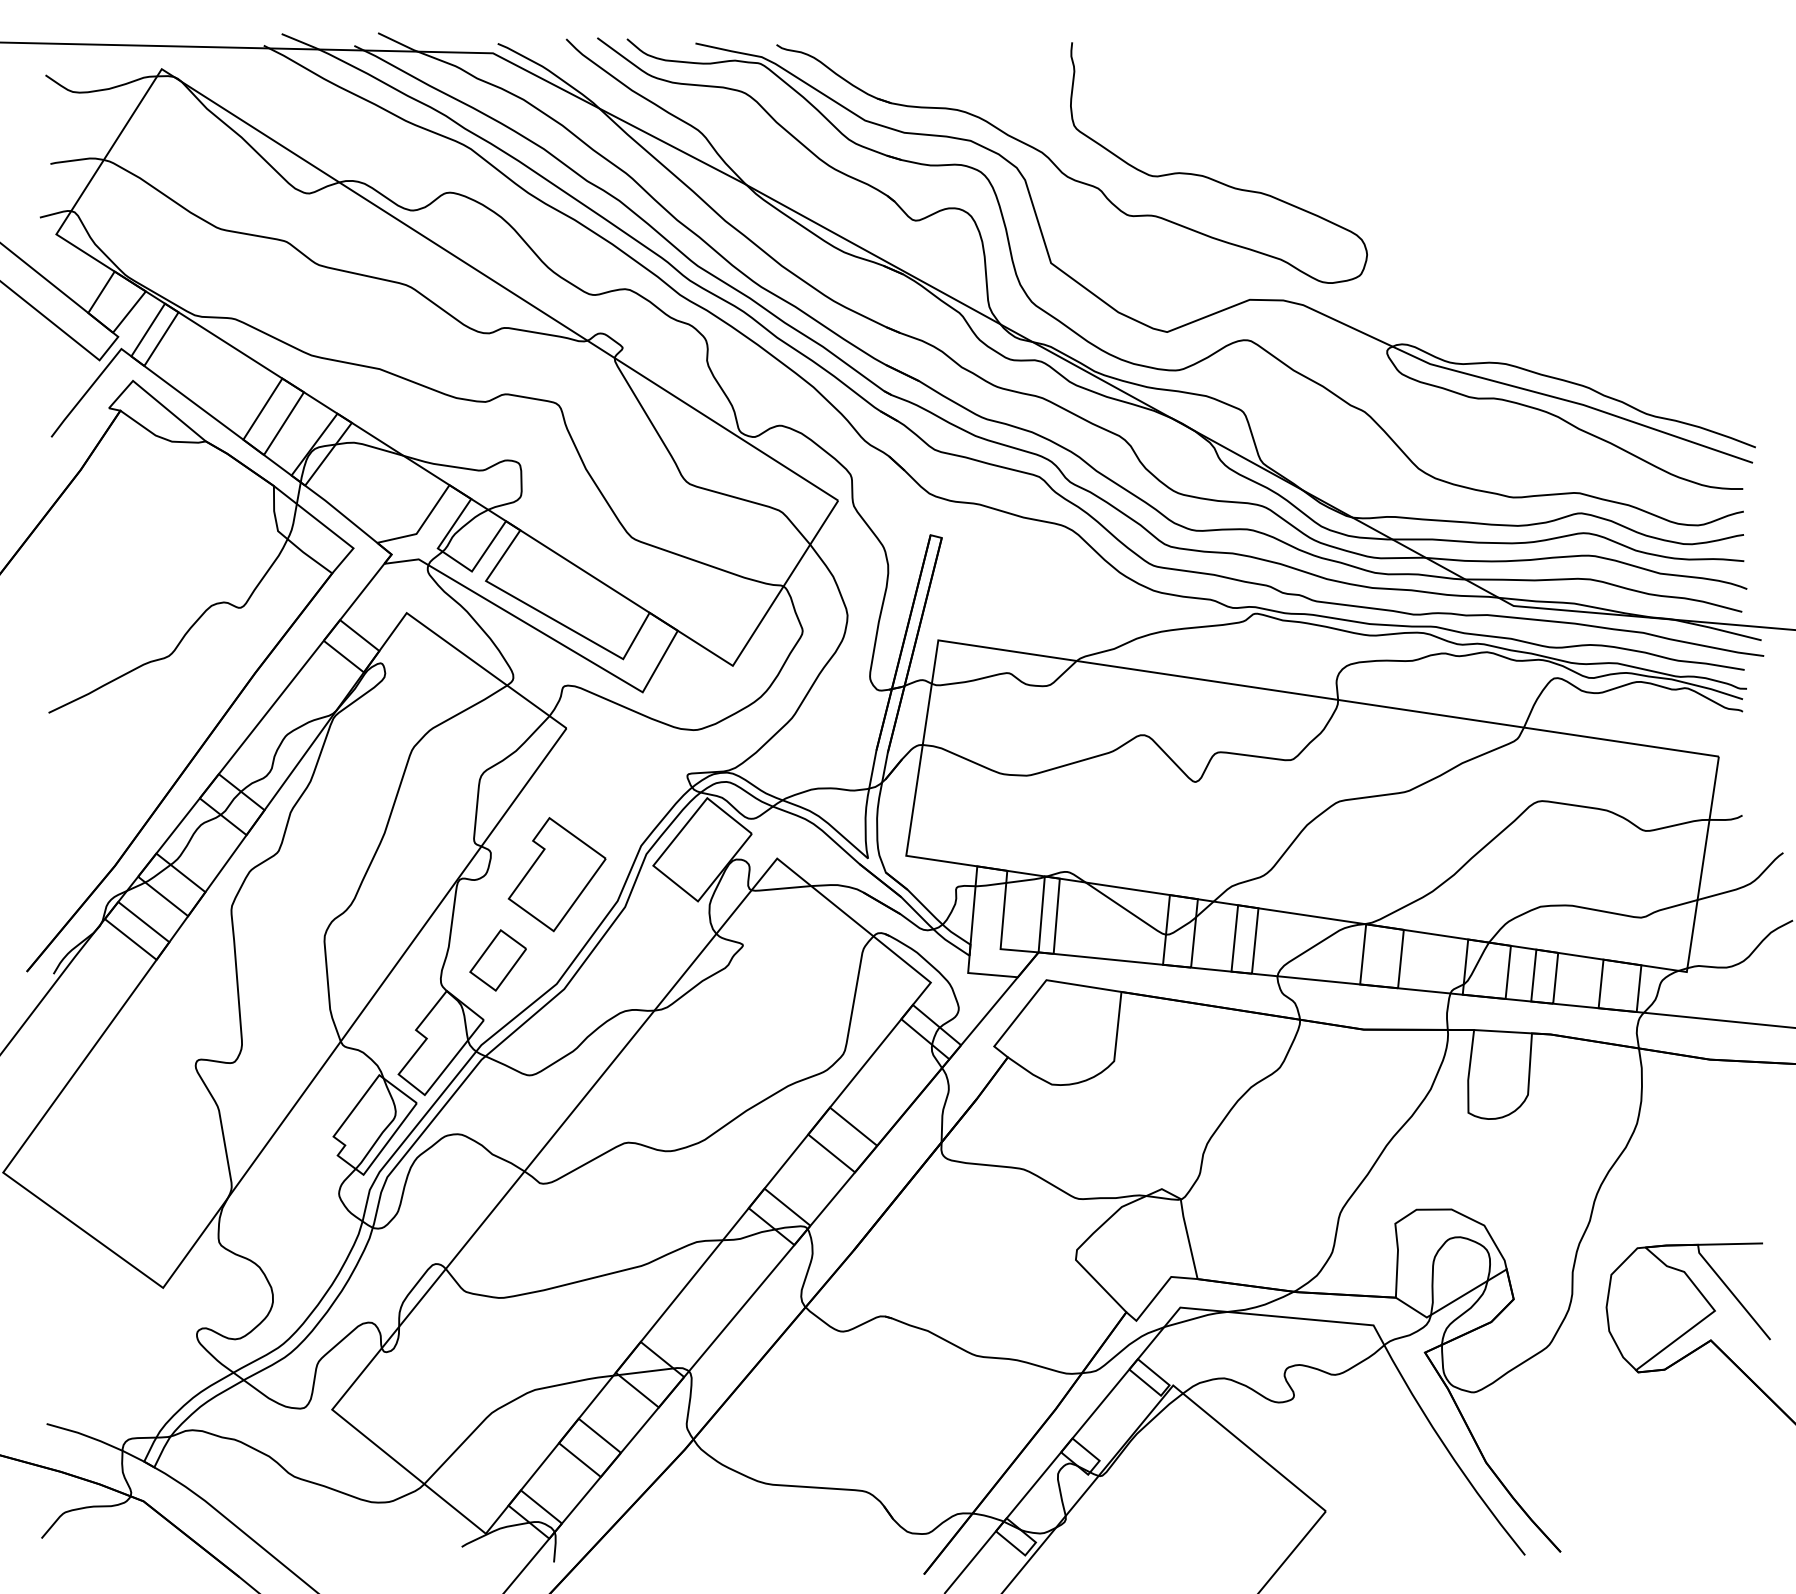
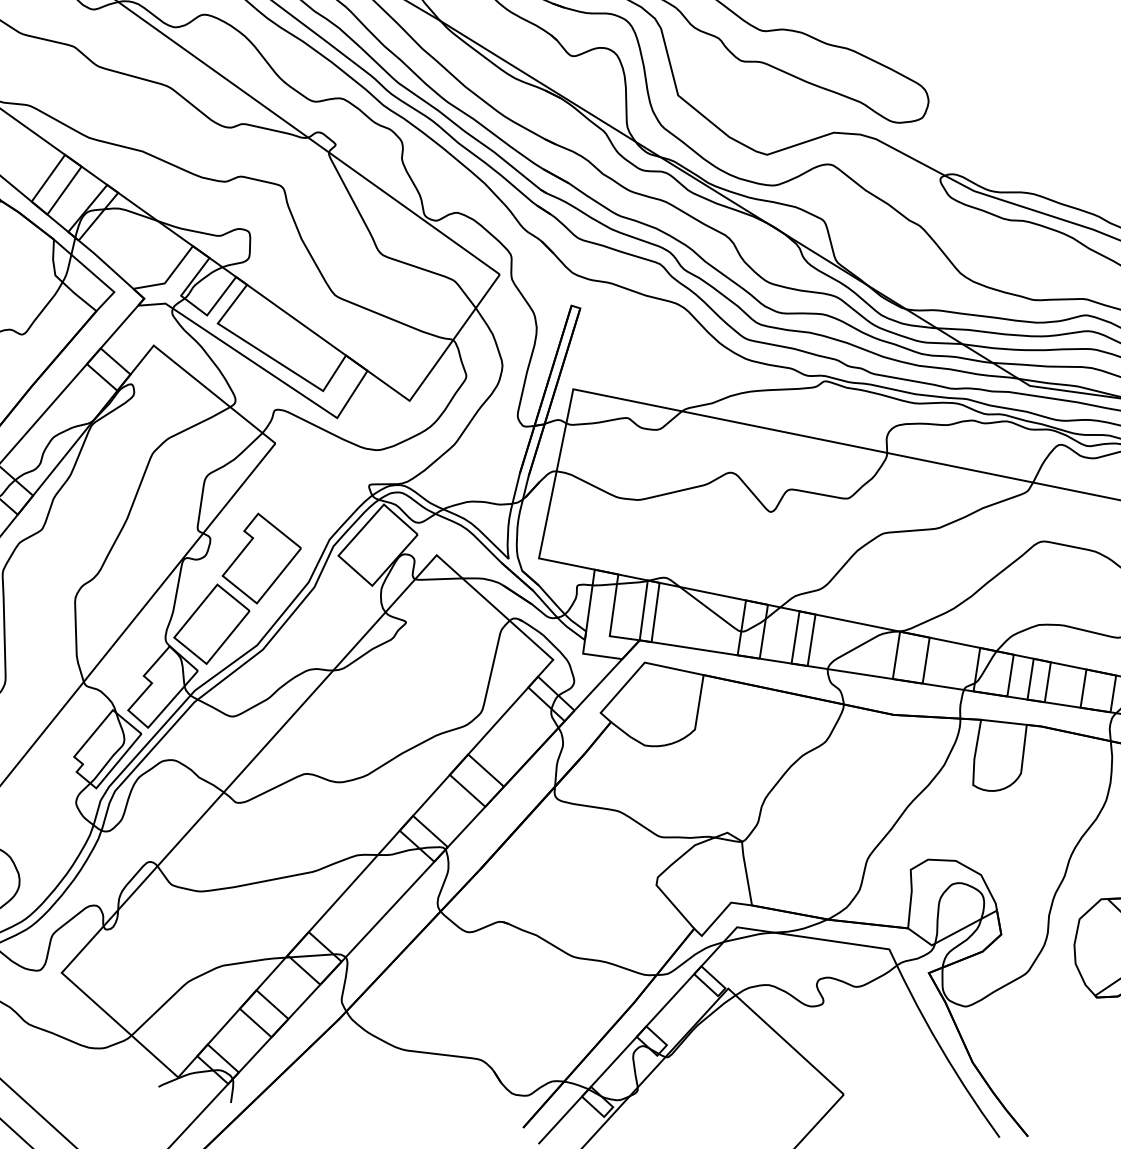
part: (497, 960) -> (211, 624), size x1.67

